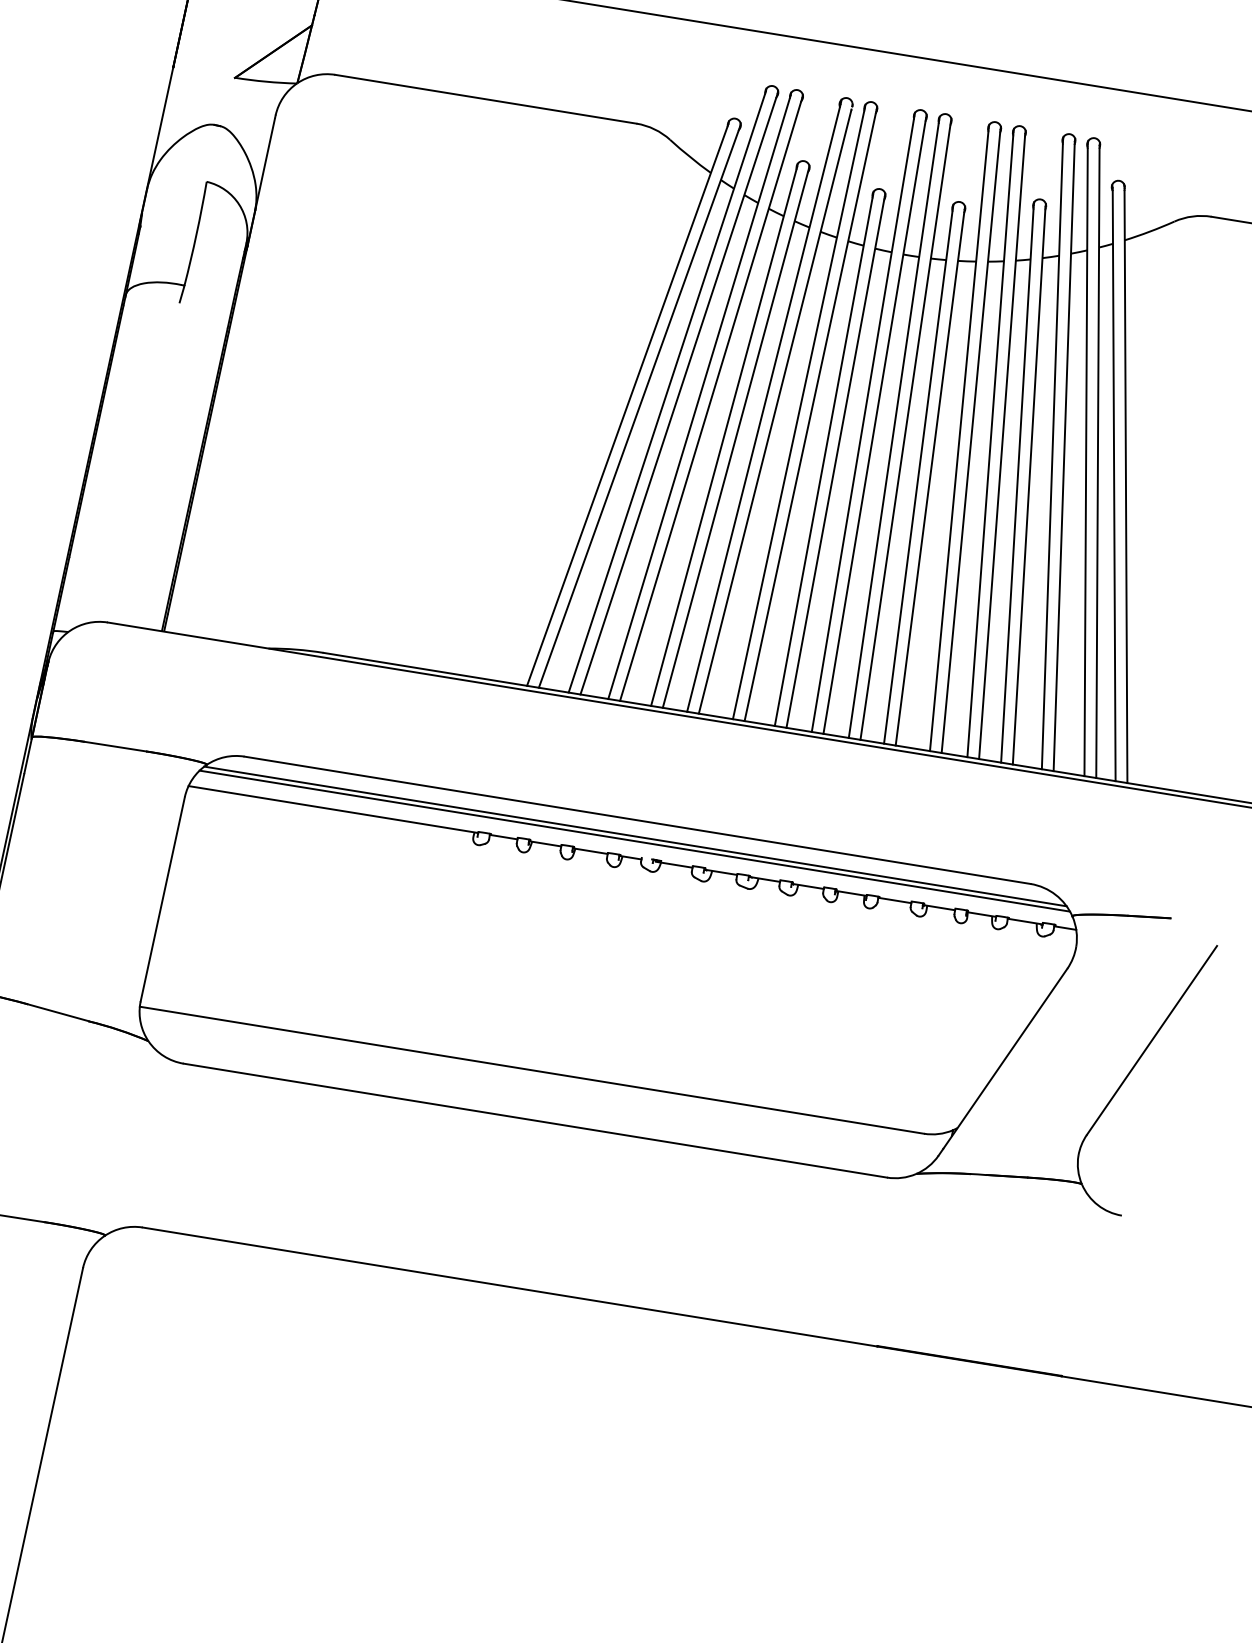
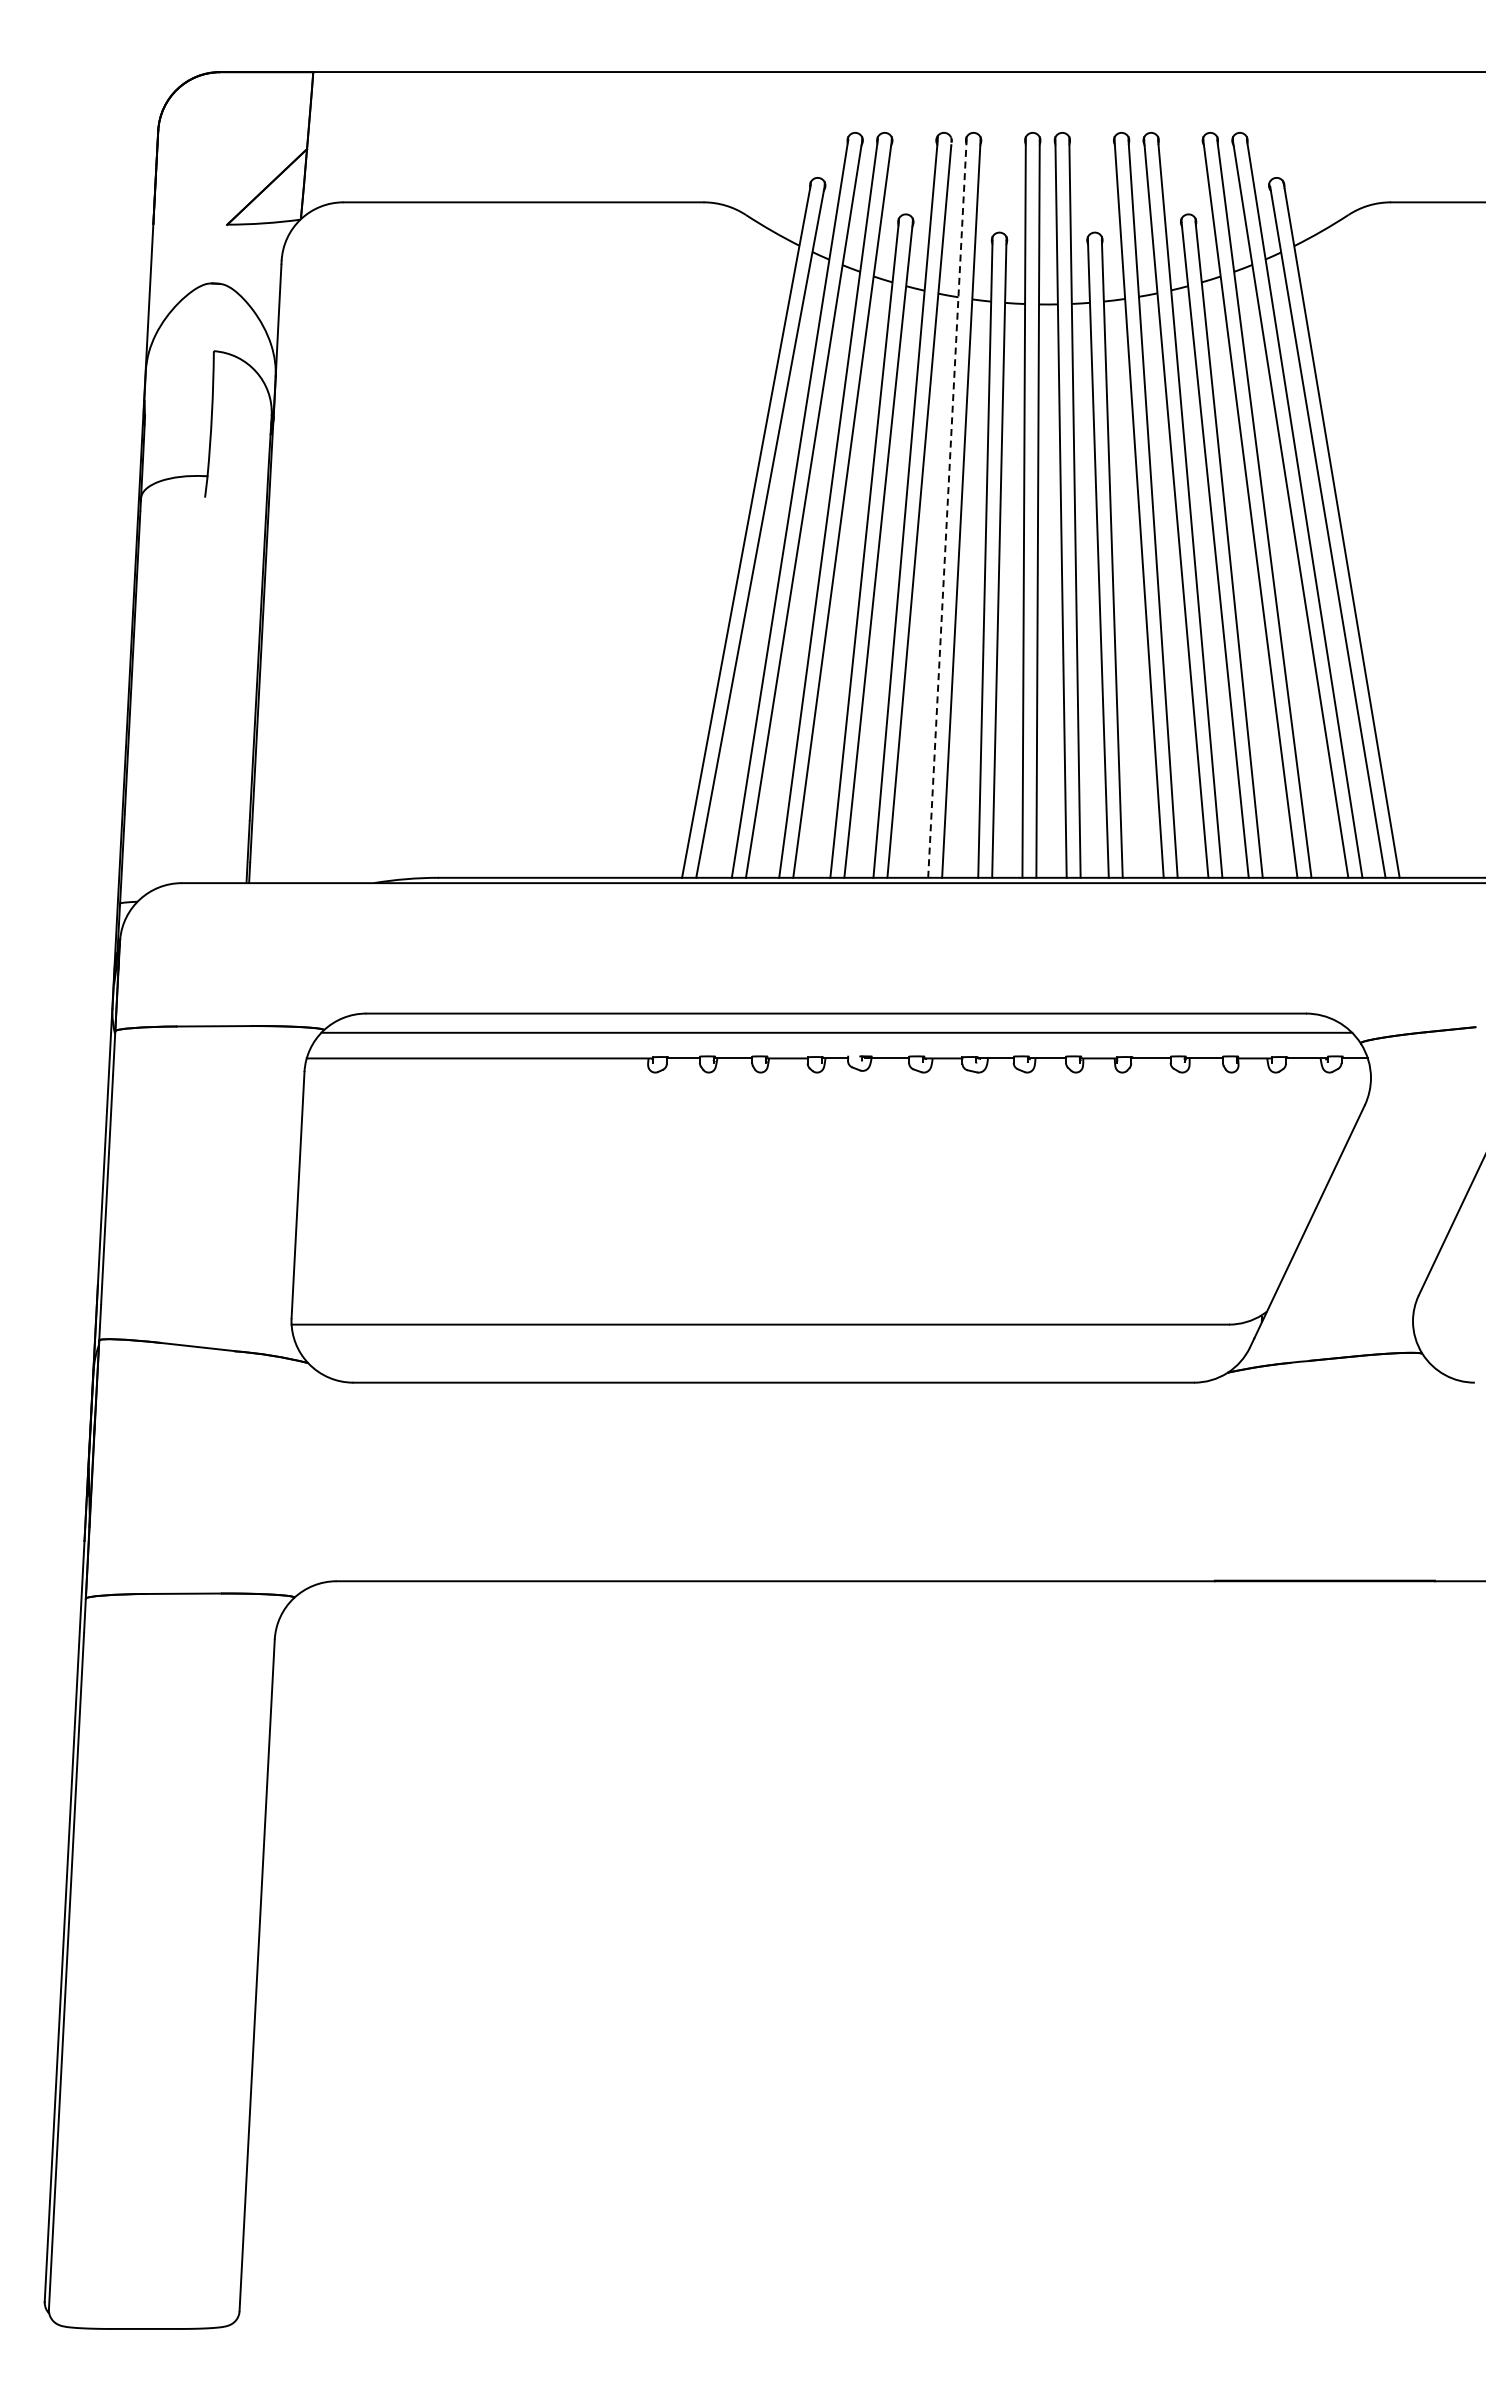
line: (798, 415) -> (947, 511), solid -> dashed
line: (634, 841) -> (836, 1038), removed

